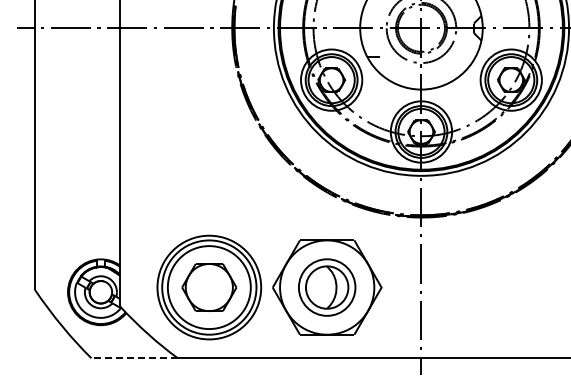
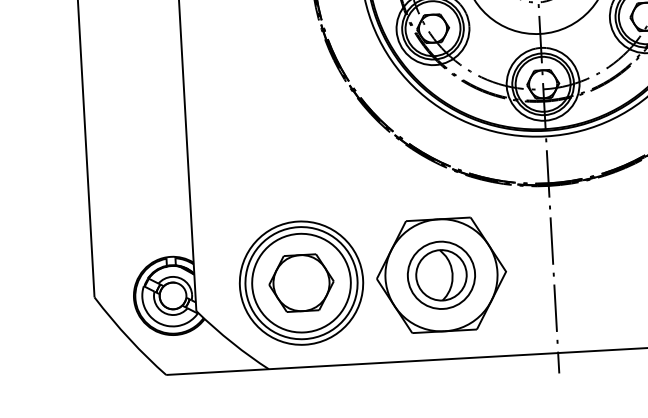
line: (134, 358) -> (217, 372), dashed -> solid

